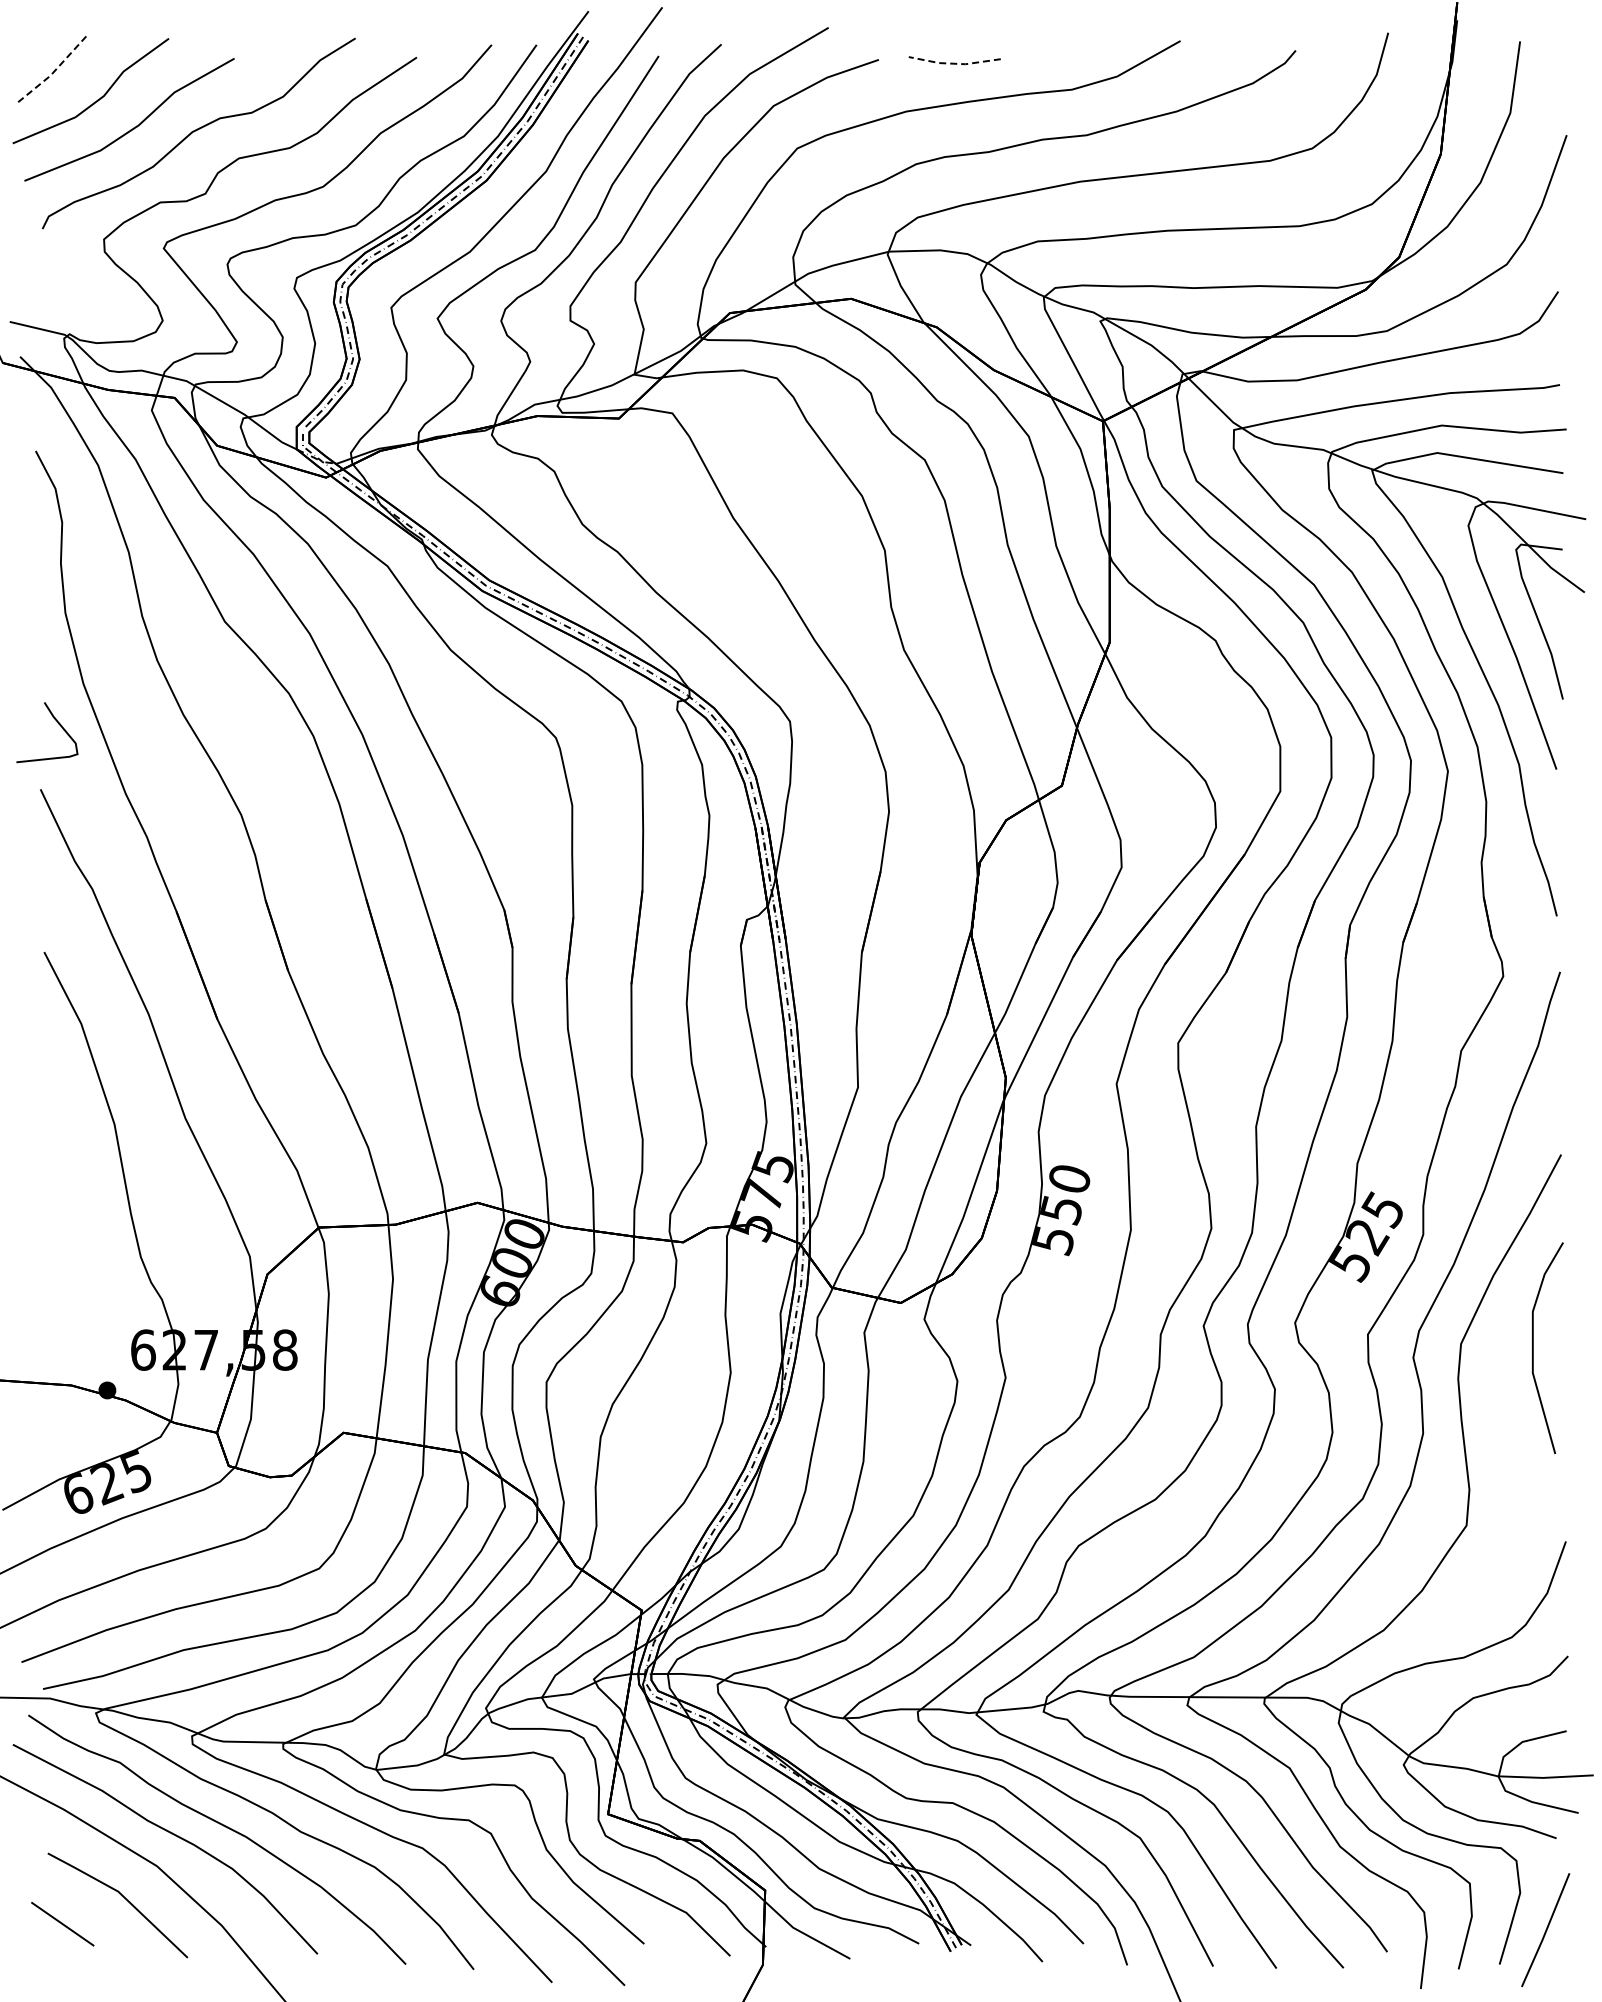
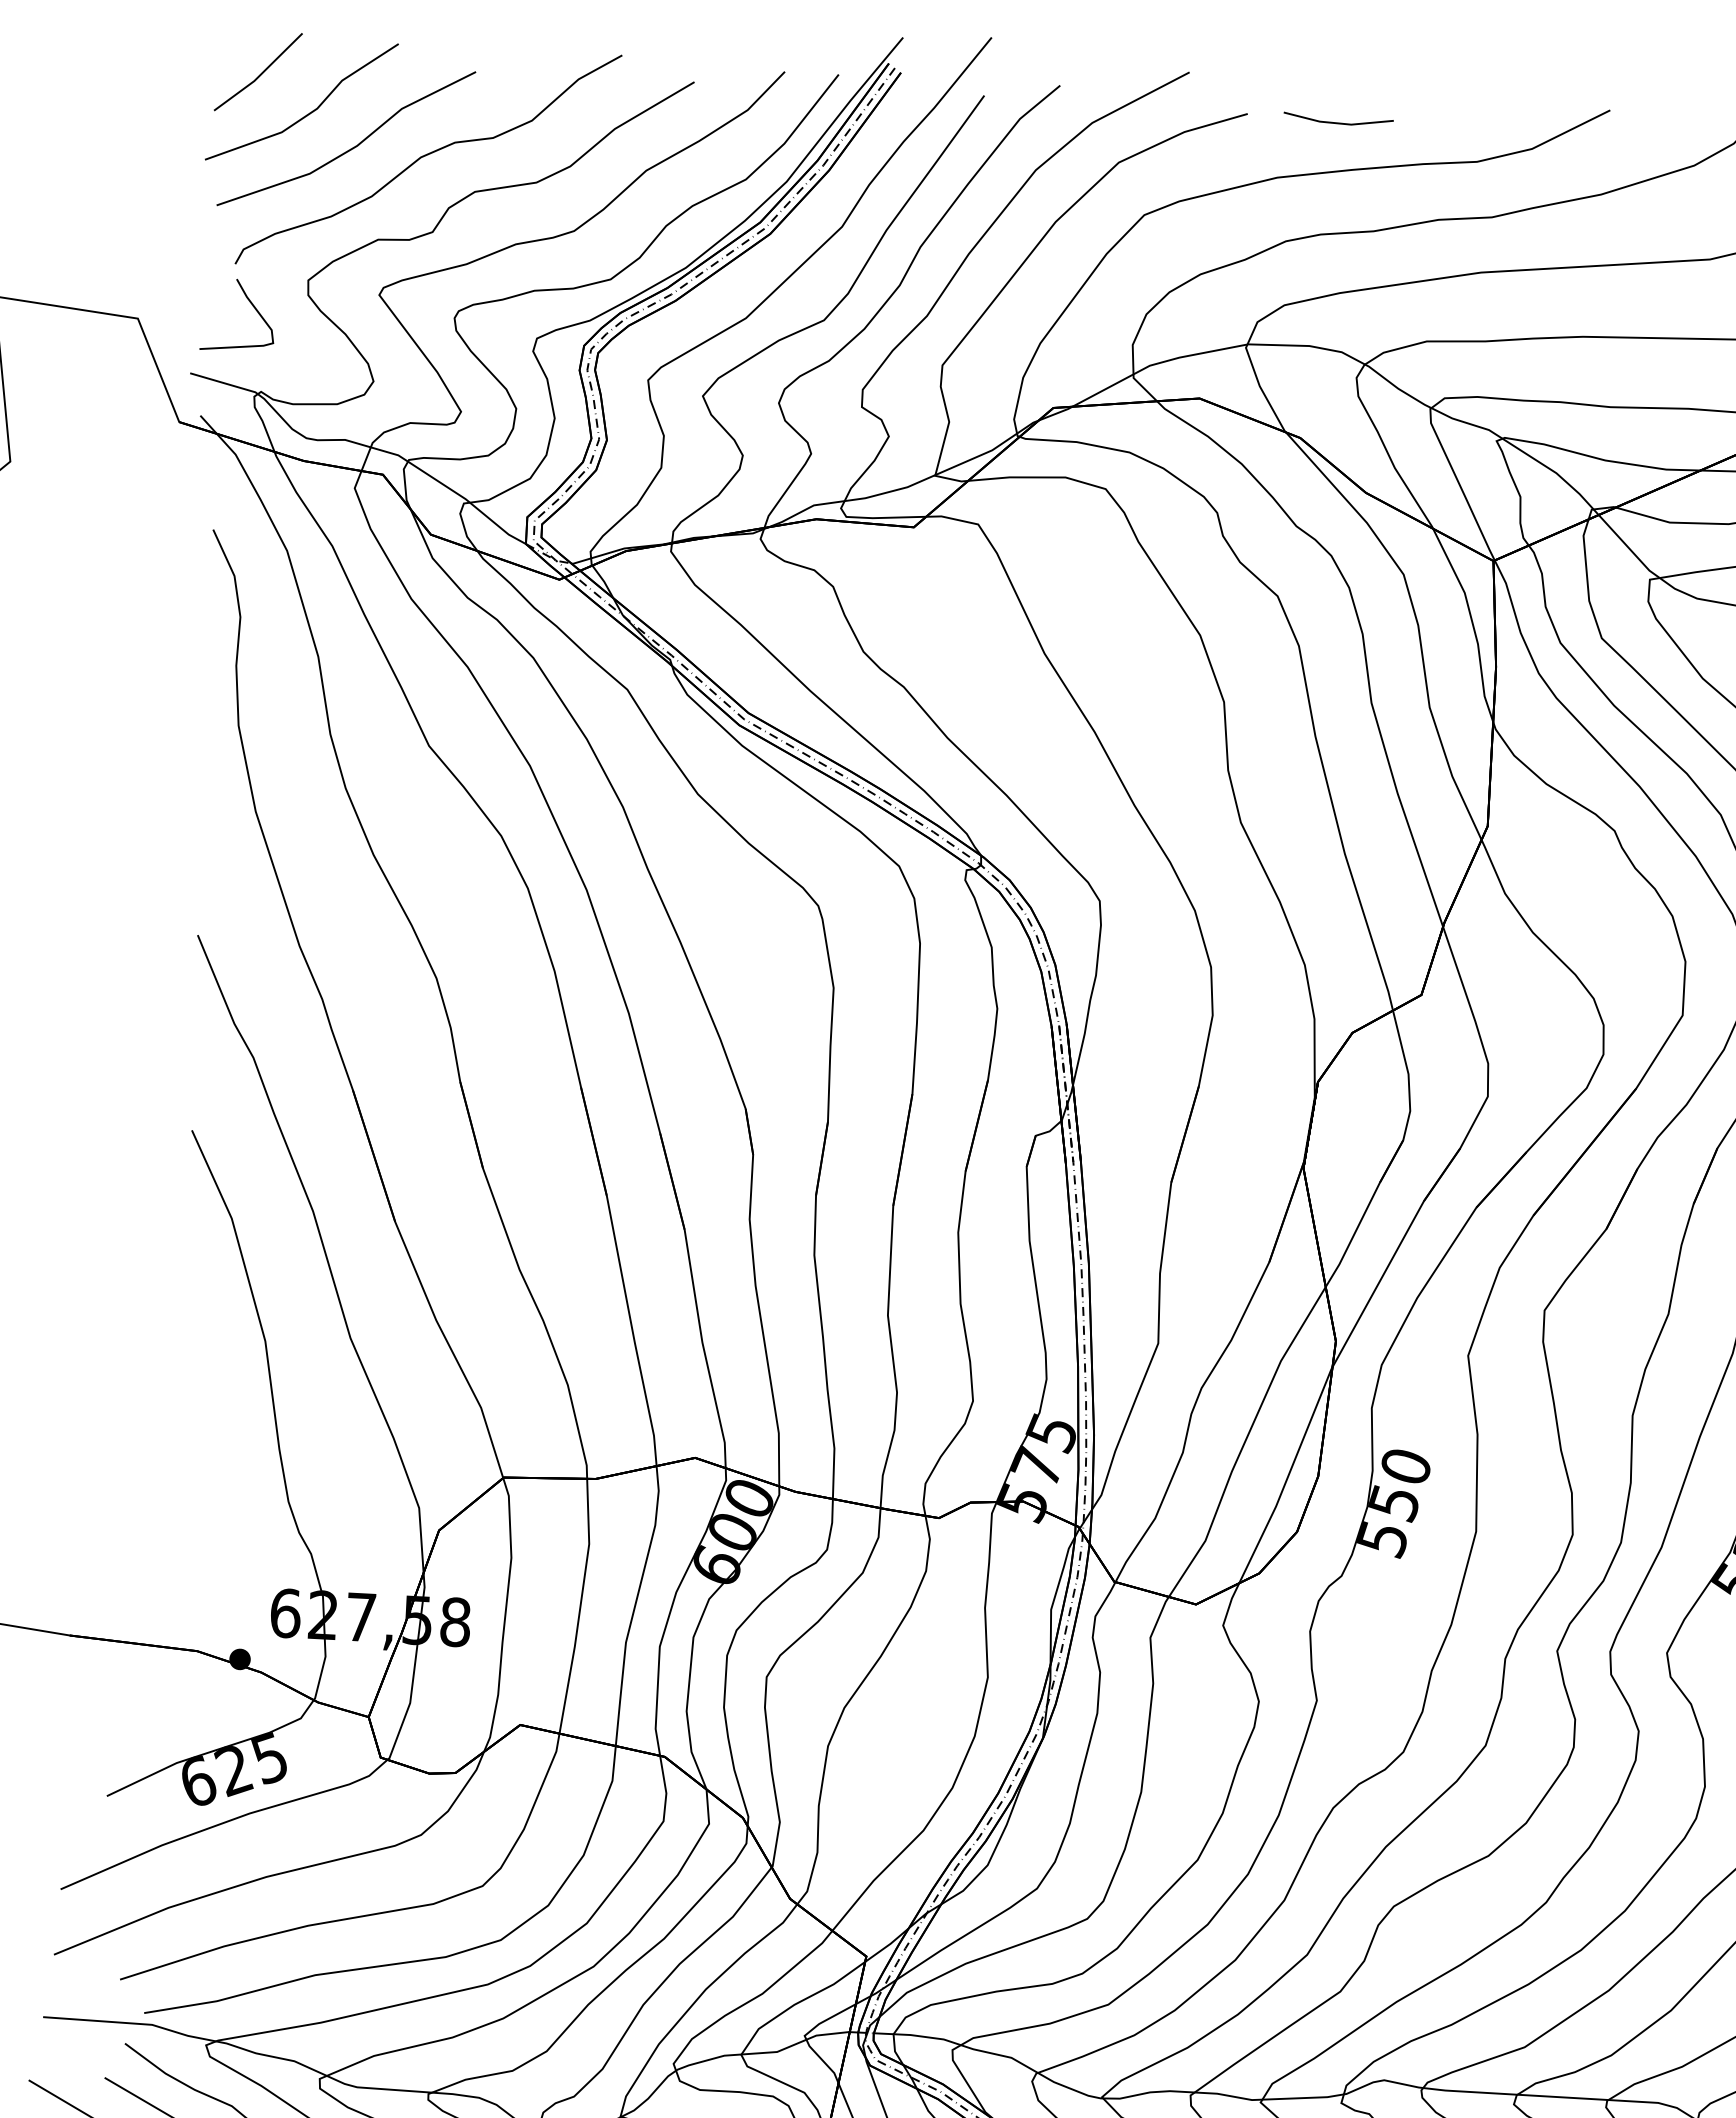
line: (954, 63) -> (1338, 123), dashed -> solid
line: (55, 70) -> (260, 75), dashed -> solid
curve: (57, 723) -> (251, 305), moved

